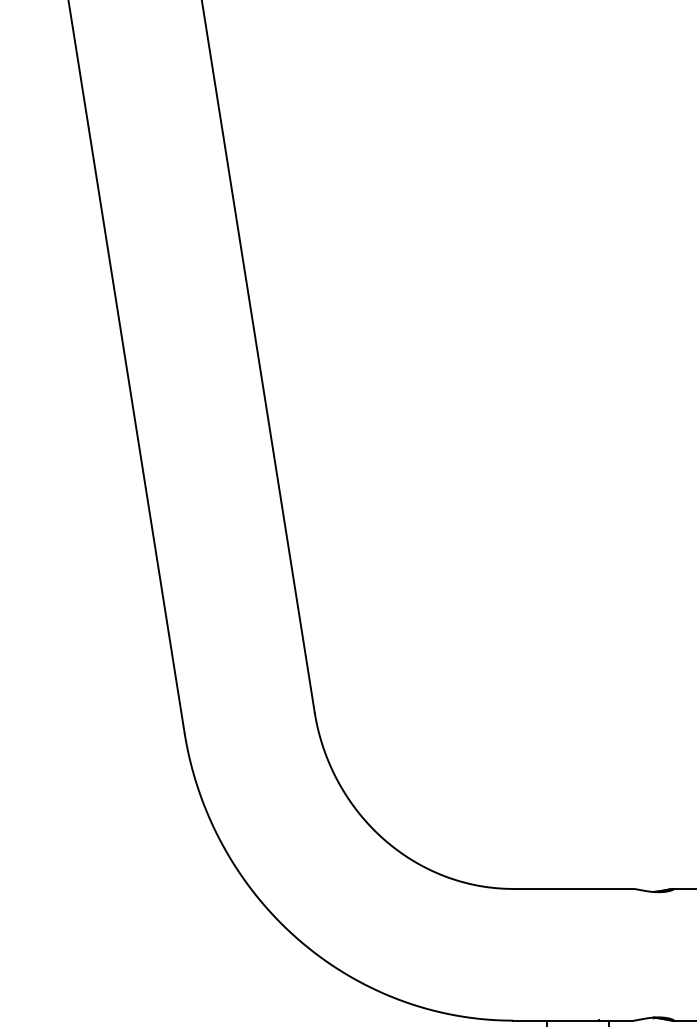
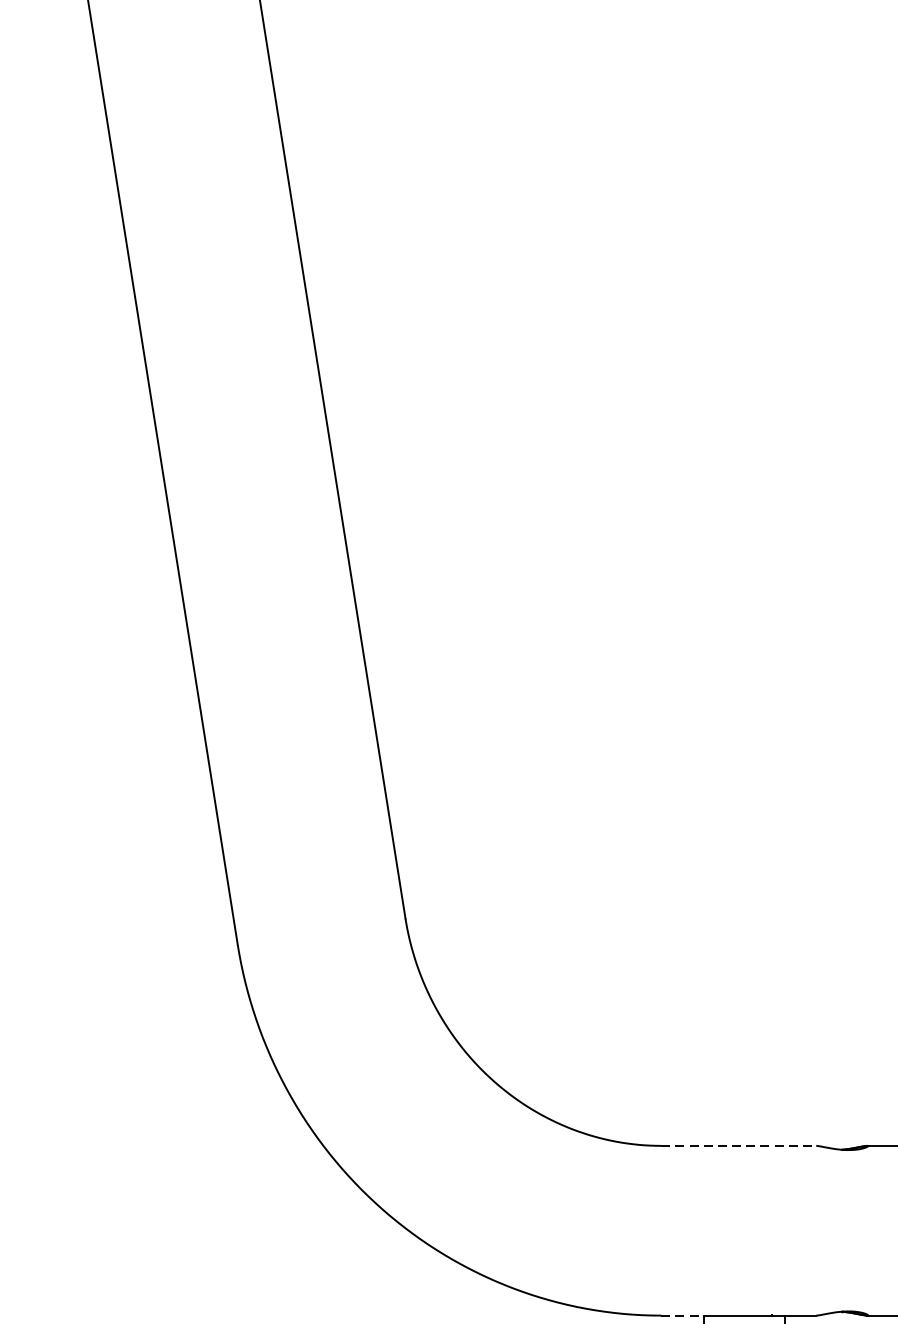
line: (573, 888) -> (738, 1145), solid -> dashed
line: (530, 1020) -> (683, 1315), solid -> dashed

